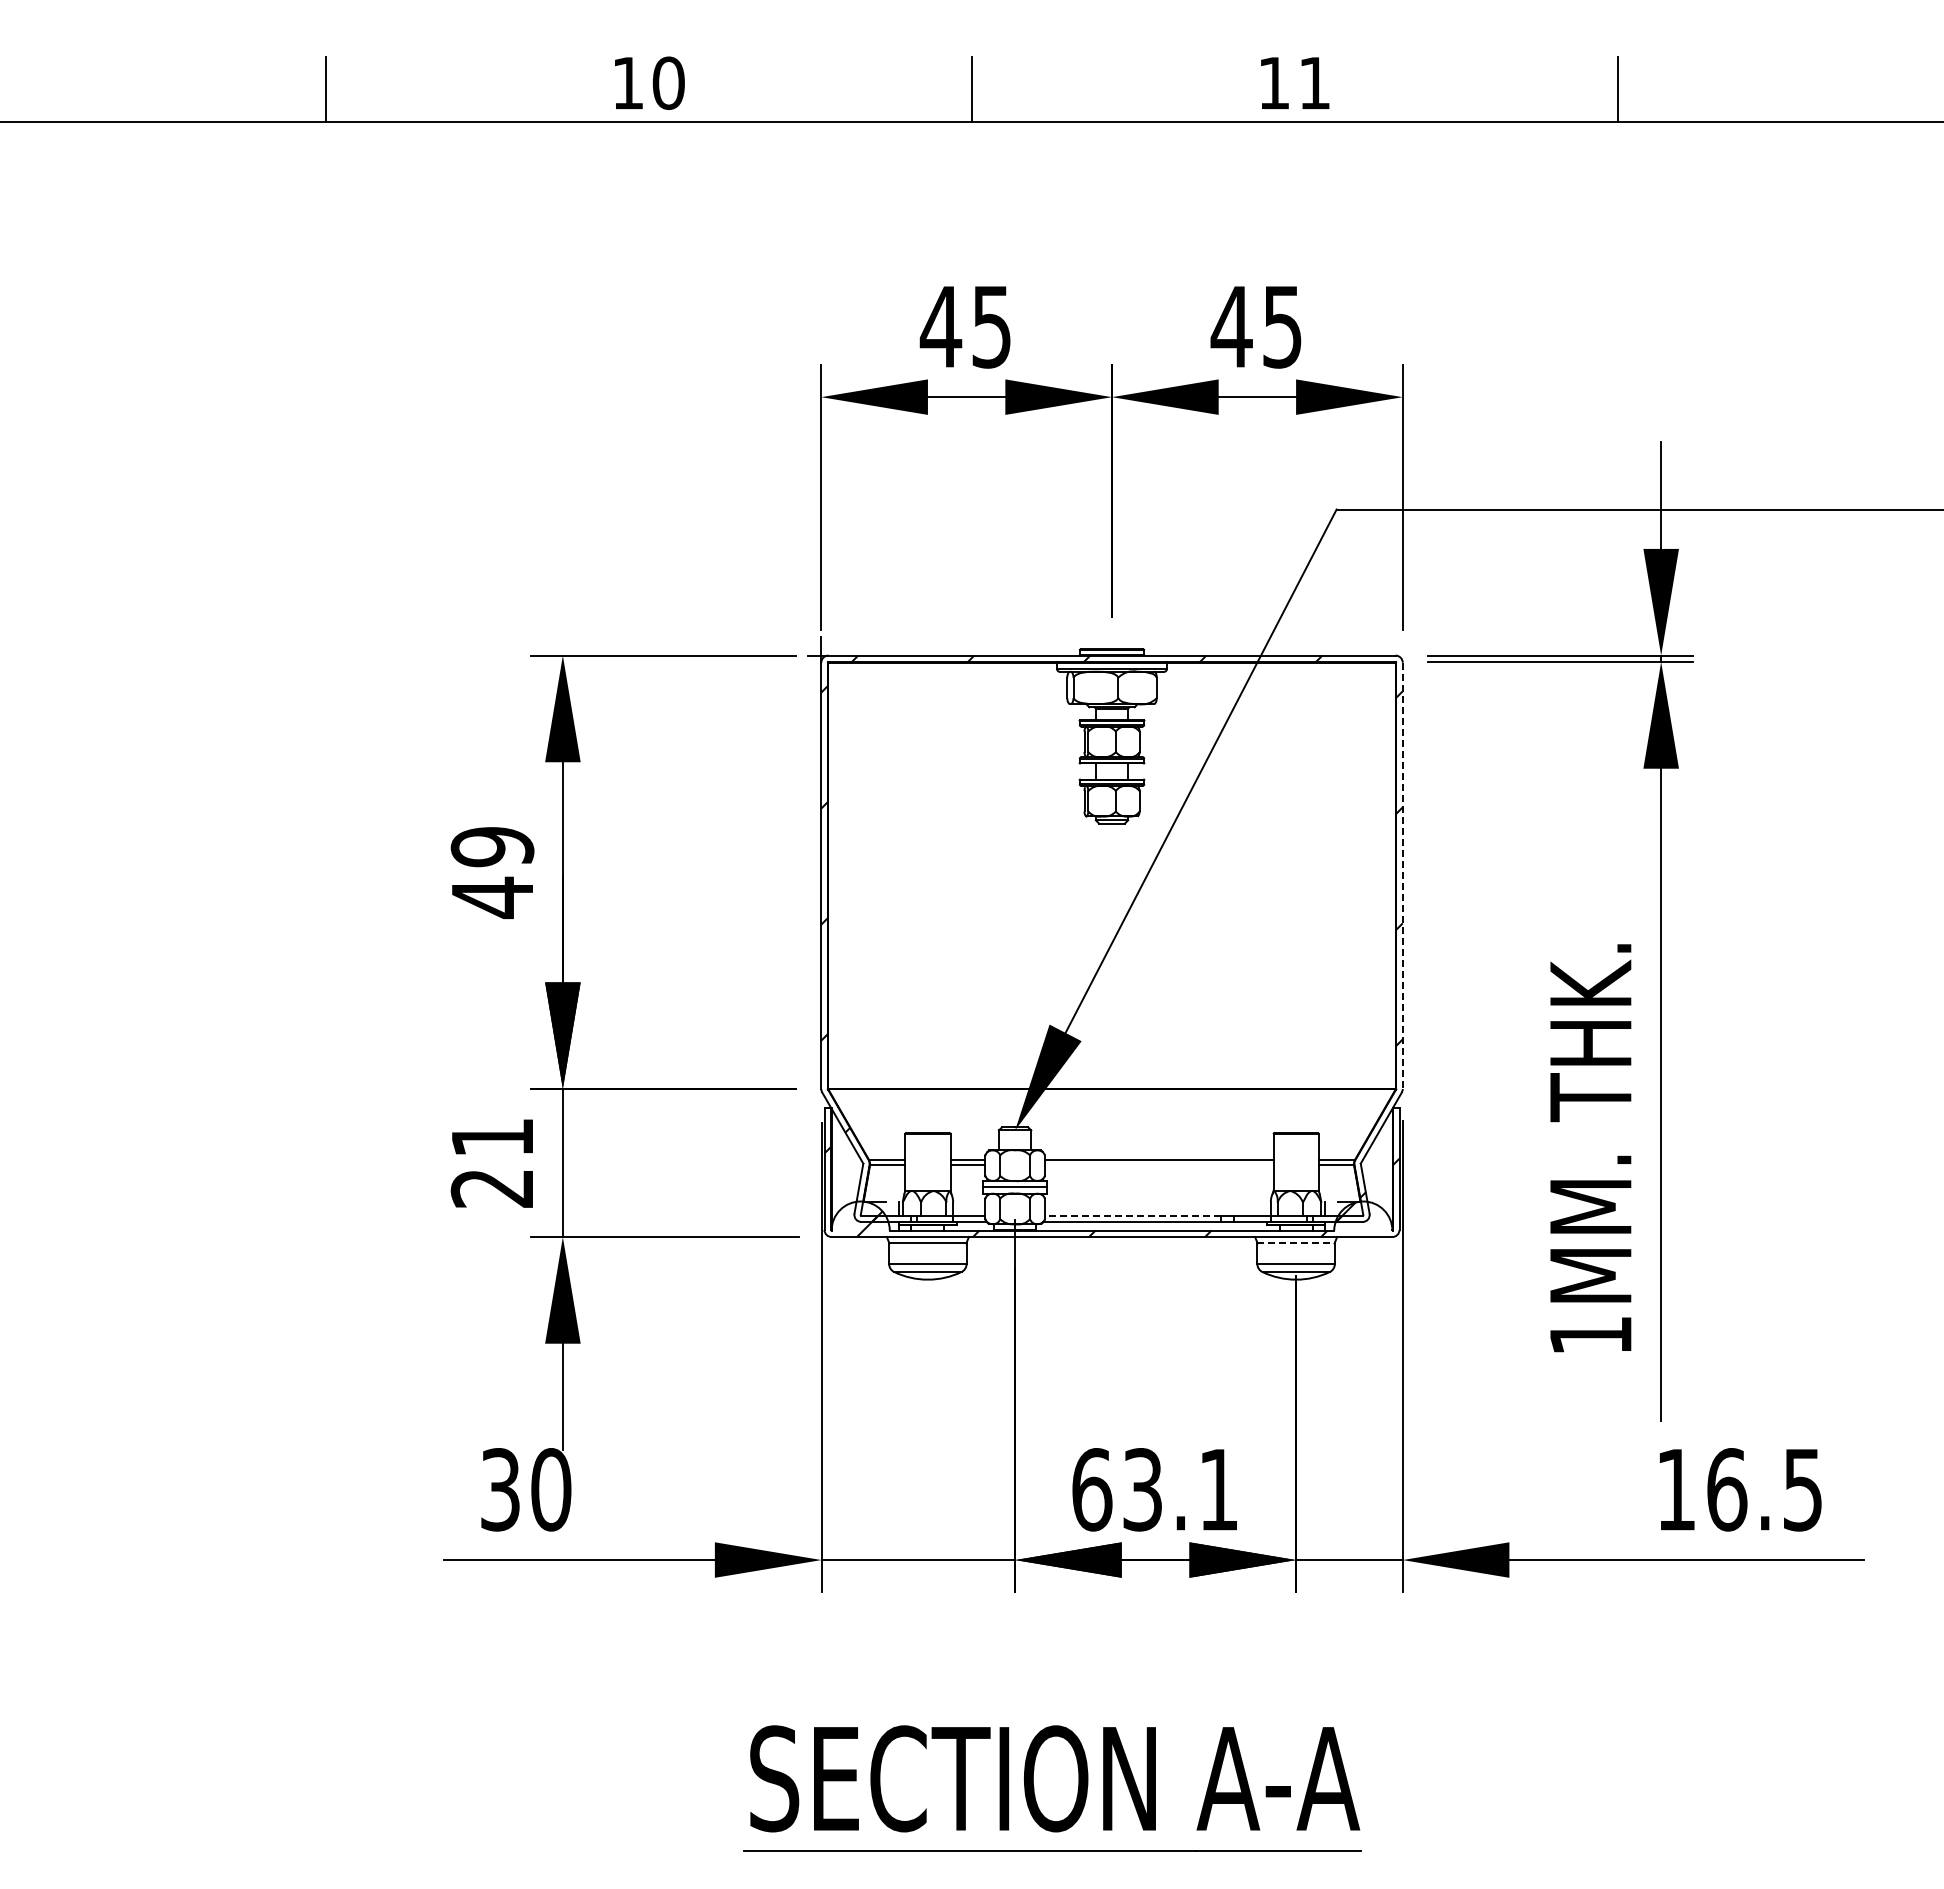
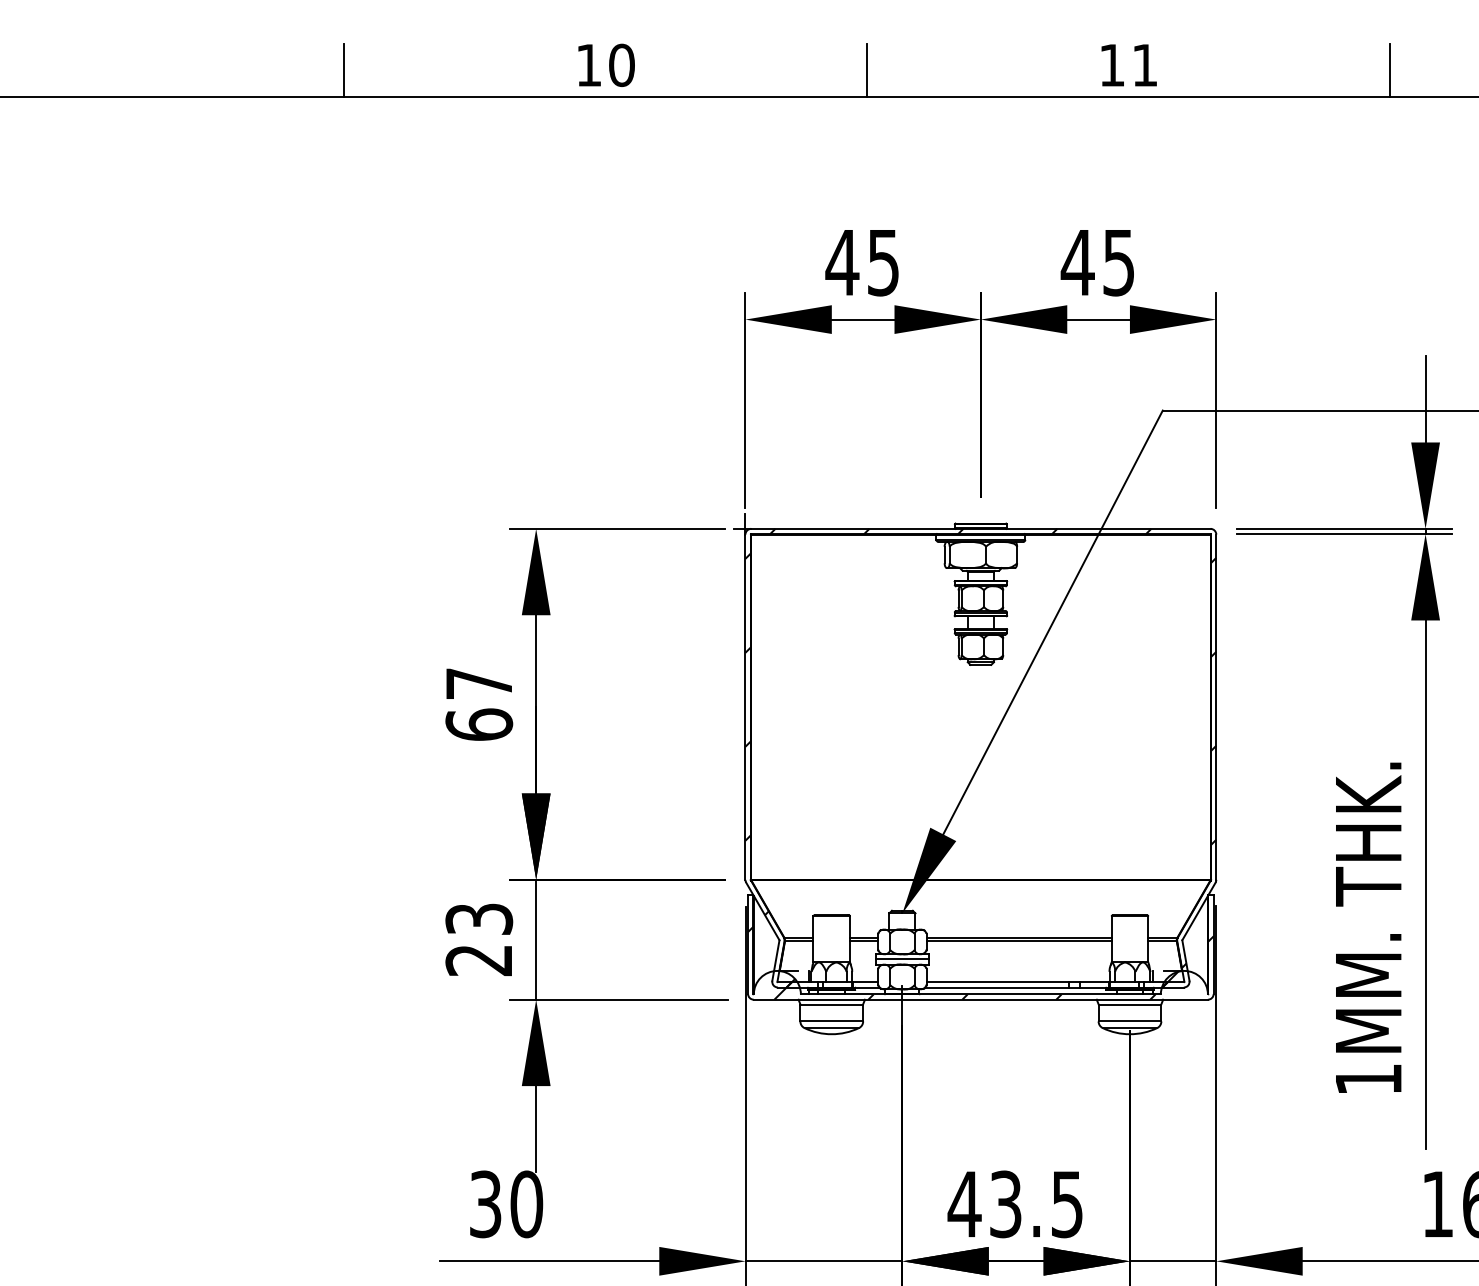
text: (492, 873) -> (479, 705), 49 -> 67
line: (1402, 876) -> (1216, 707), dashed -> solid
text: (492, 1137) -> (479, 919), 21 -> 23
line: (1158, 1165) -> (1018, 941), added
line: (1132, 1215) -> (997, 982), dashed -> solid
line: (1296, 1243) -> (1130, 1004), dashed -> solid
text: (1153, 1489) -> (1014, 1204), 63.1 -> 43.5

